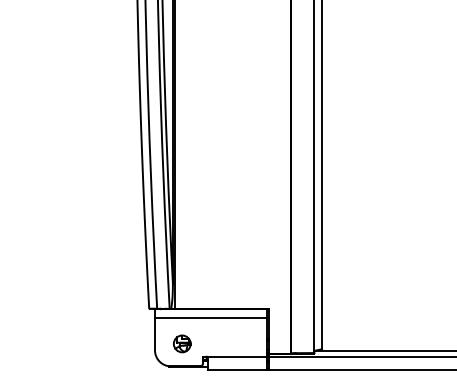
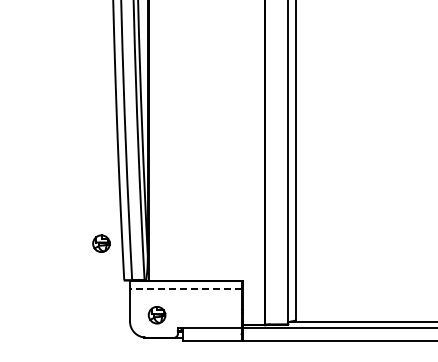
part: (126, 271) -> (101, 243), added
line: (210, 317) -> (185, 288), solid -> dashed

